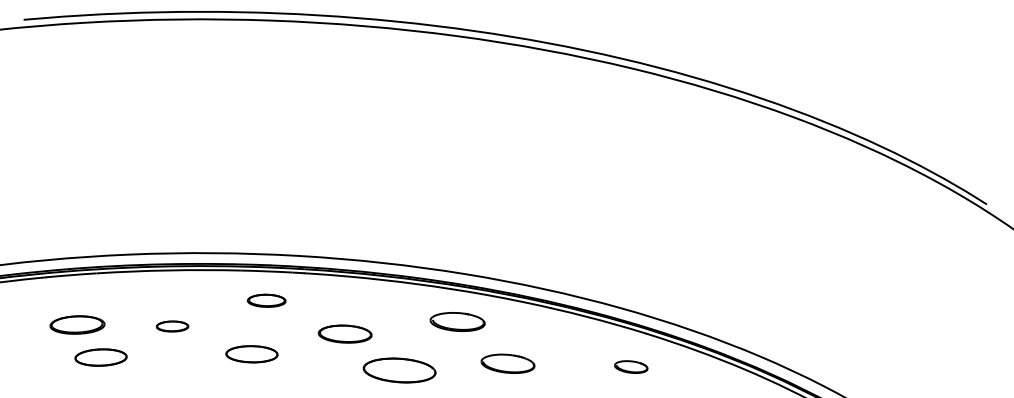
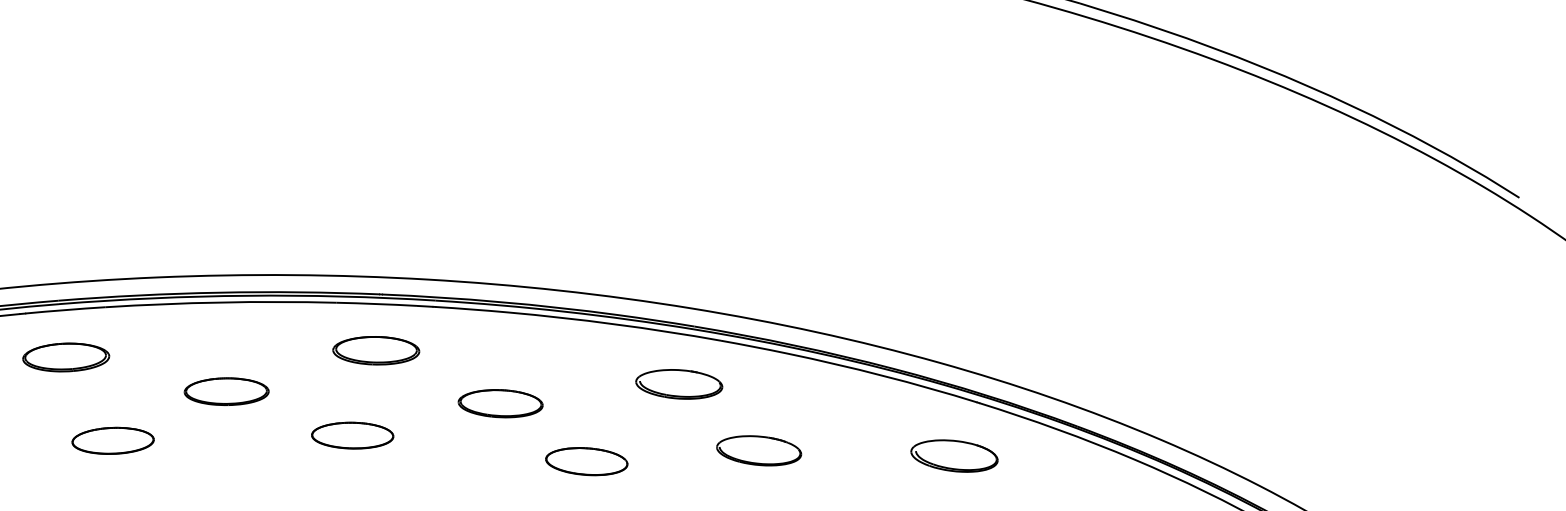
part: (266, 300) -> (375, 350), size x1.43
part: (77, 324) -> (66, 356), moved
part: (172, 326) -> (226, 391), size x1.67
part: (631, 366) -> (955, 455), size x1.67
part: (398, 370) -> (585, 461), size x0.71

